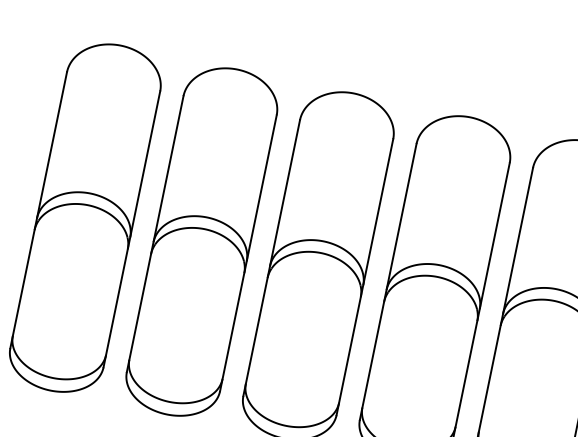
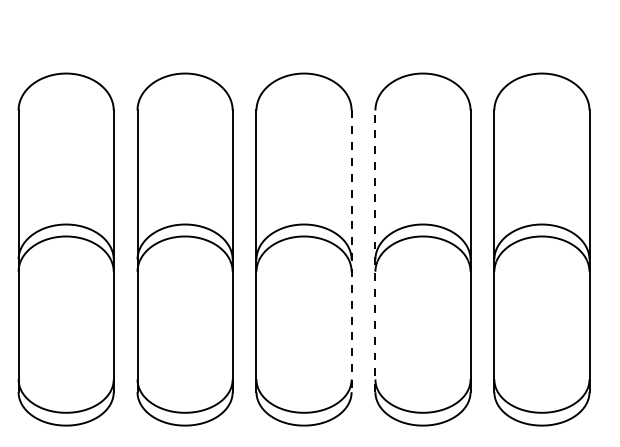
line: (364, 277) -> (351, 251), solid -> dashed
line: (388, 282) -> (375, 251), solid -> dashed

